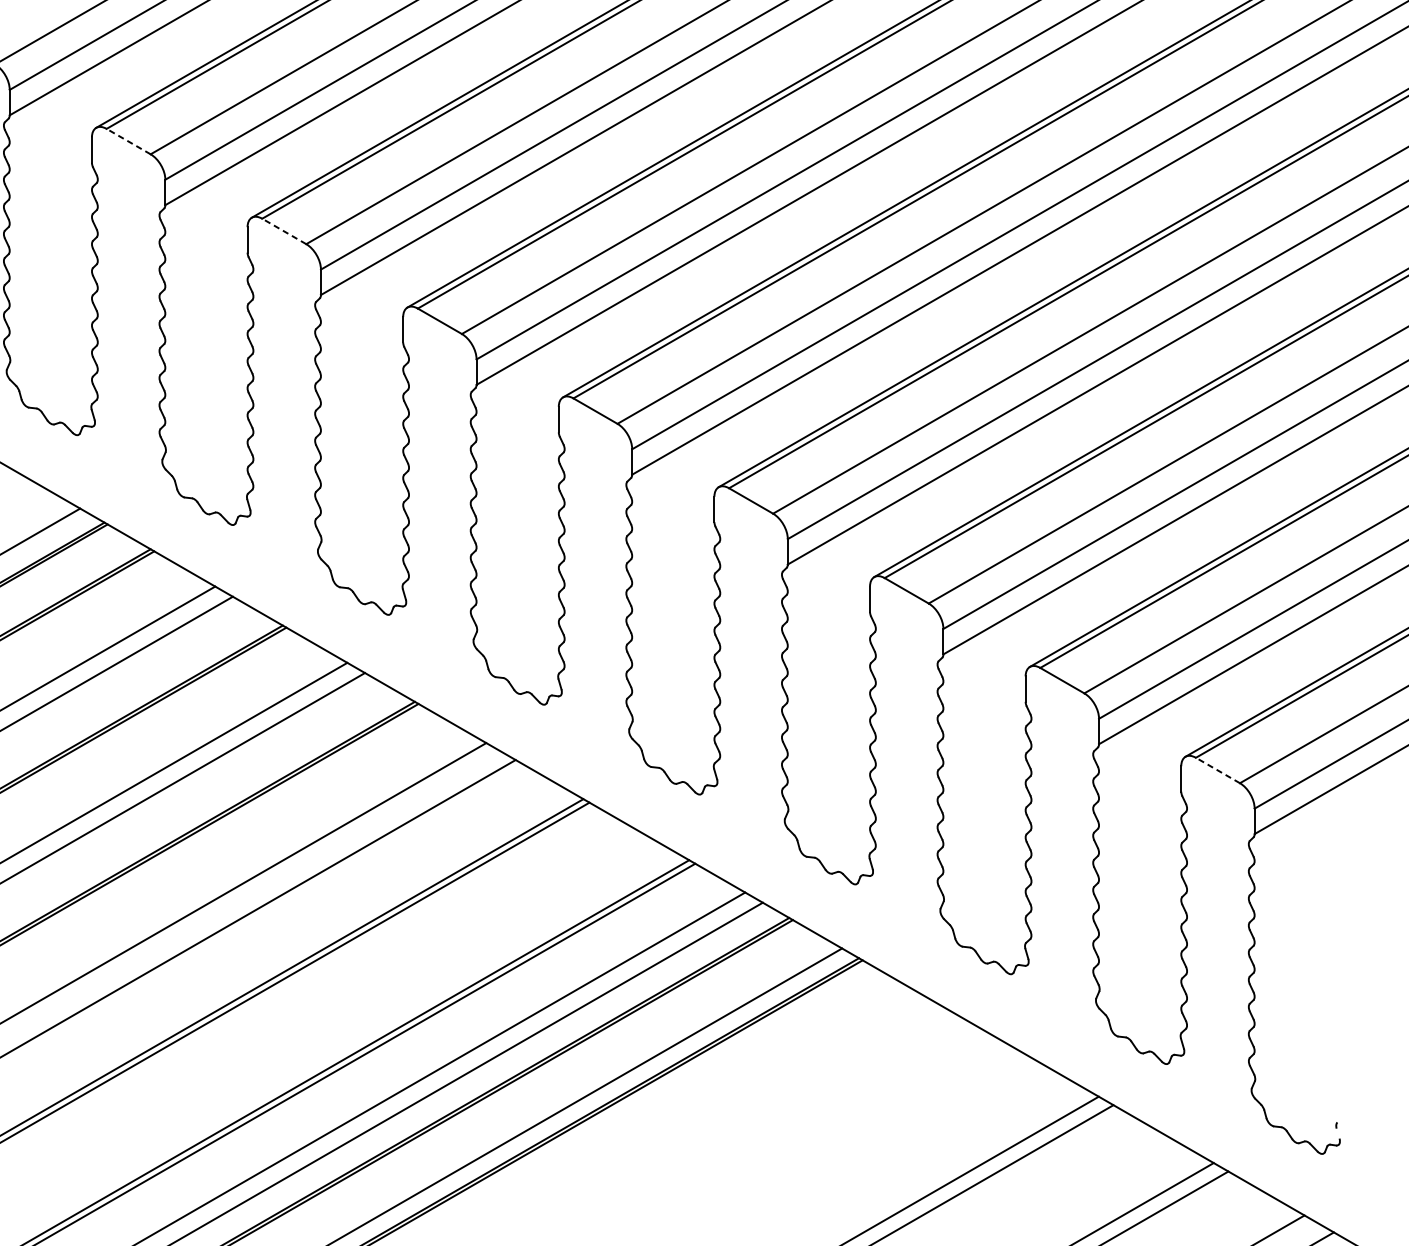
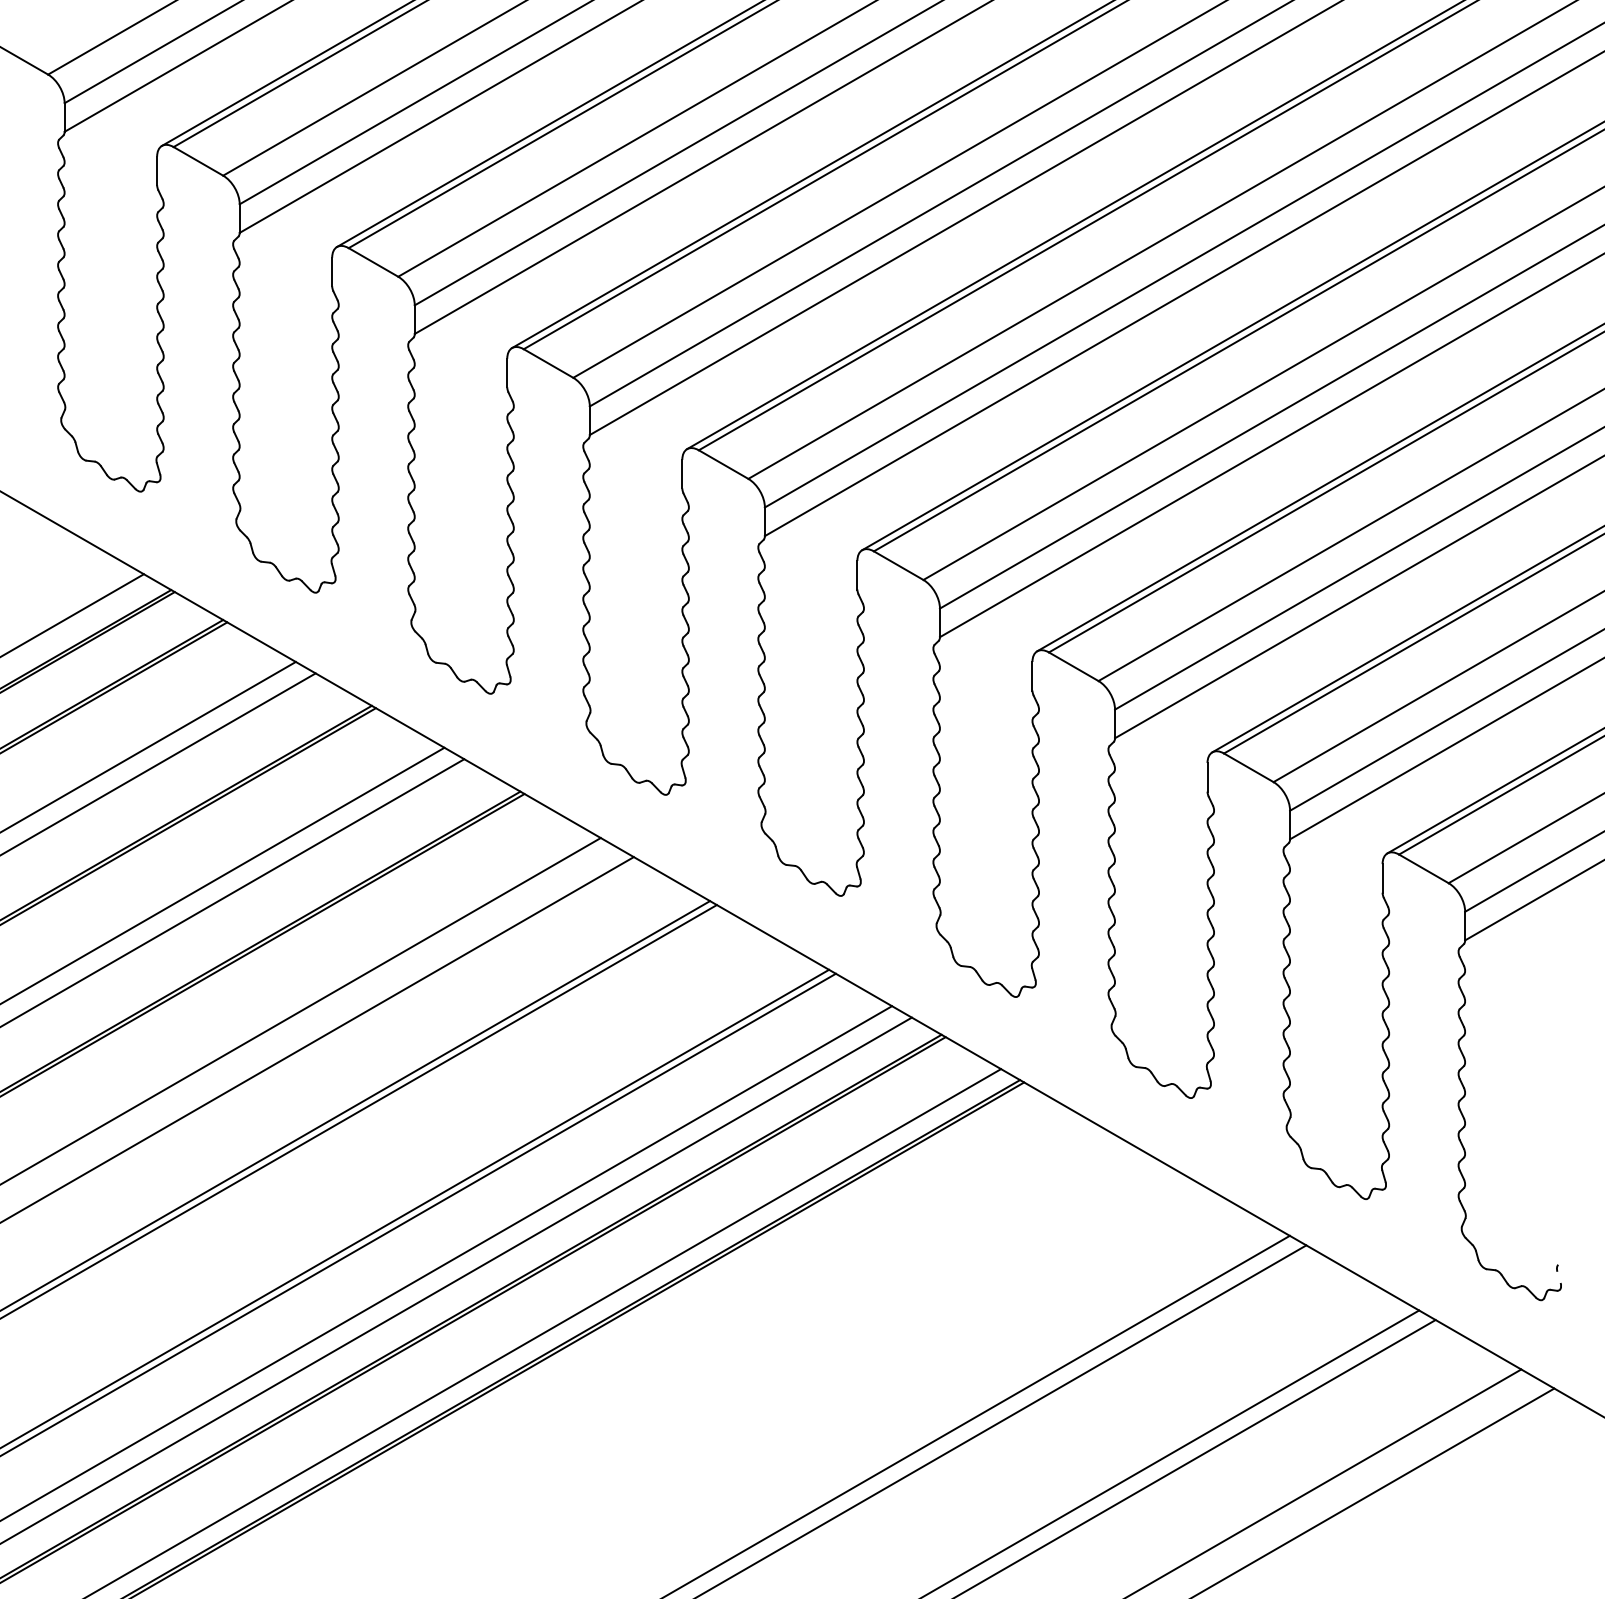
line: (128, 141) -> (198, 161), dashed -> solid
line: (284, 231) -> (373, 262), dashed -> solid
line: (1217, 770) -> (1423, 868), dashed -> solid

